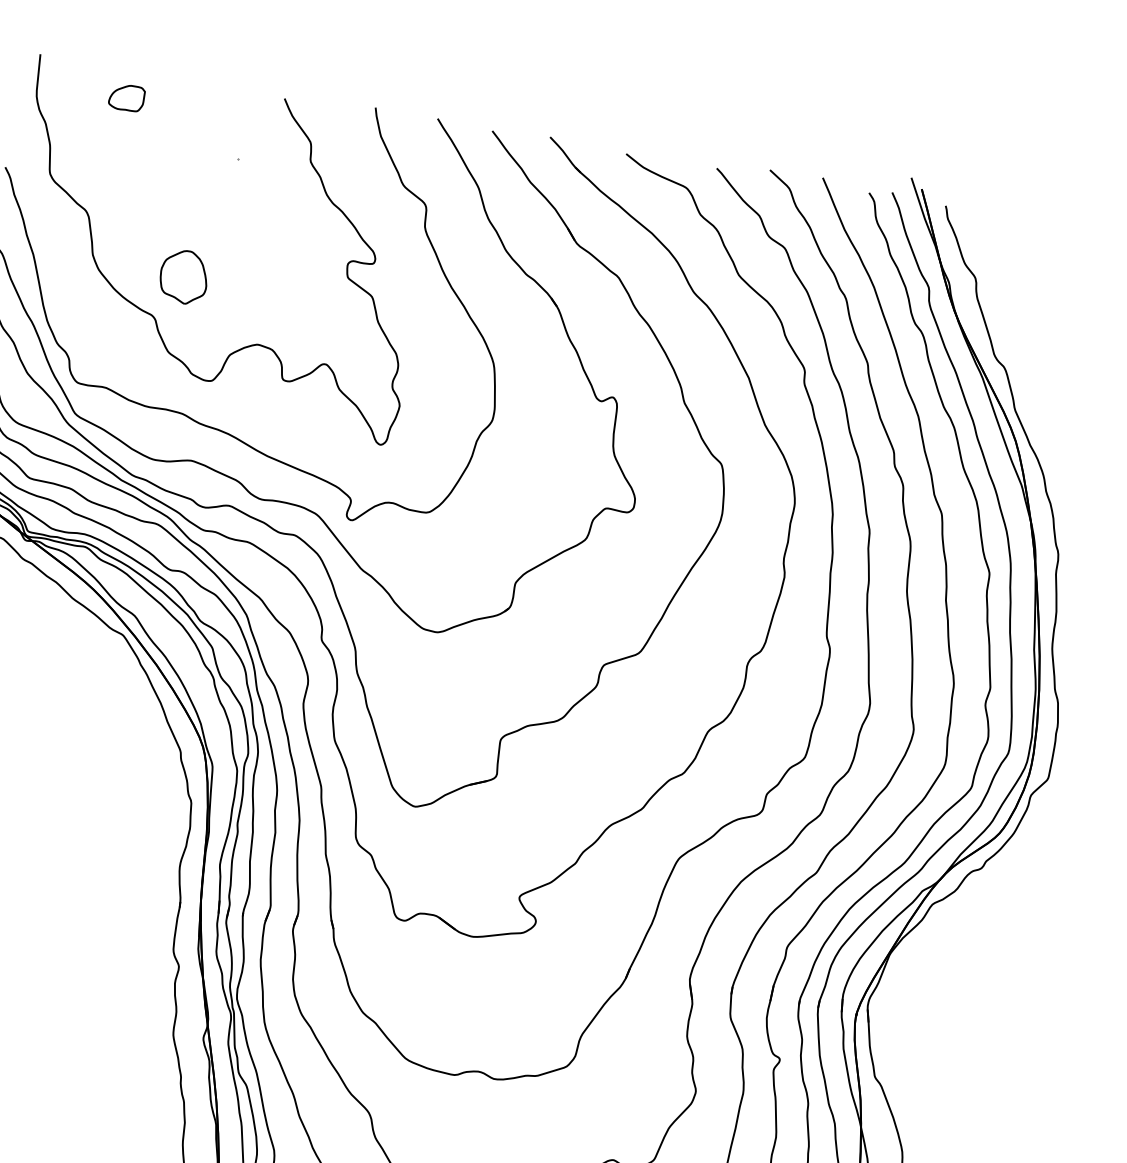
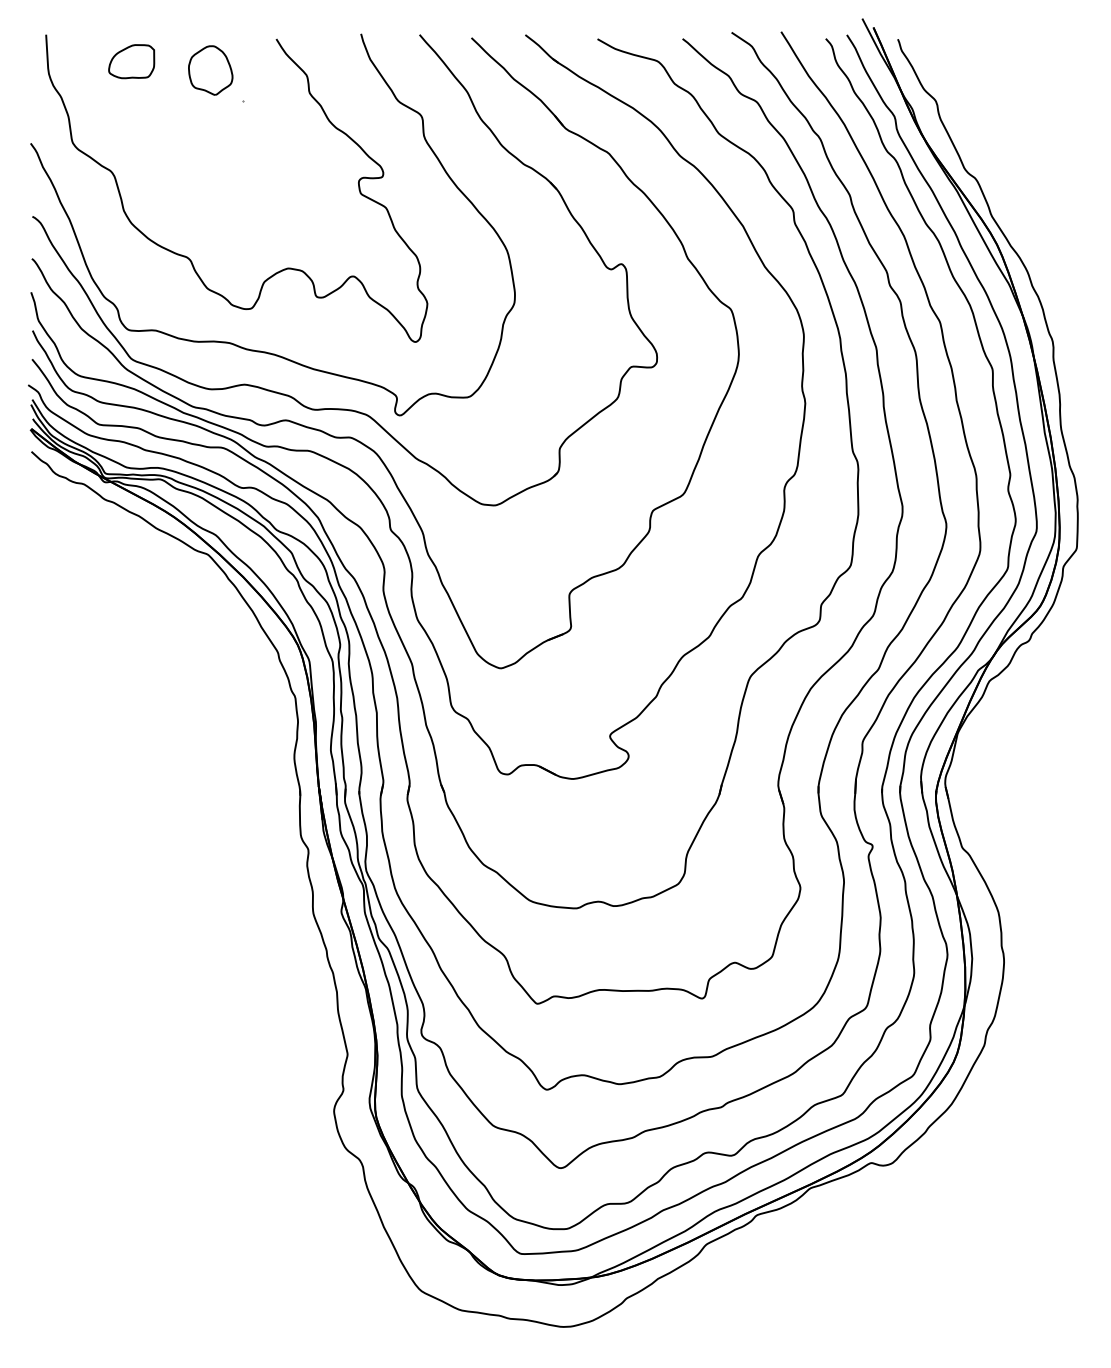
part: (126, 97) -> (131, 61), size x1.43
part: (183, 277) -> (210, 70), moved

